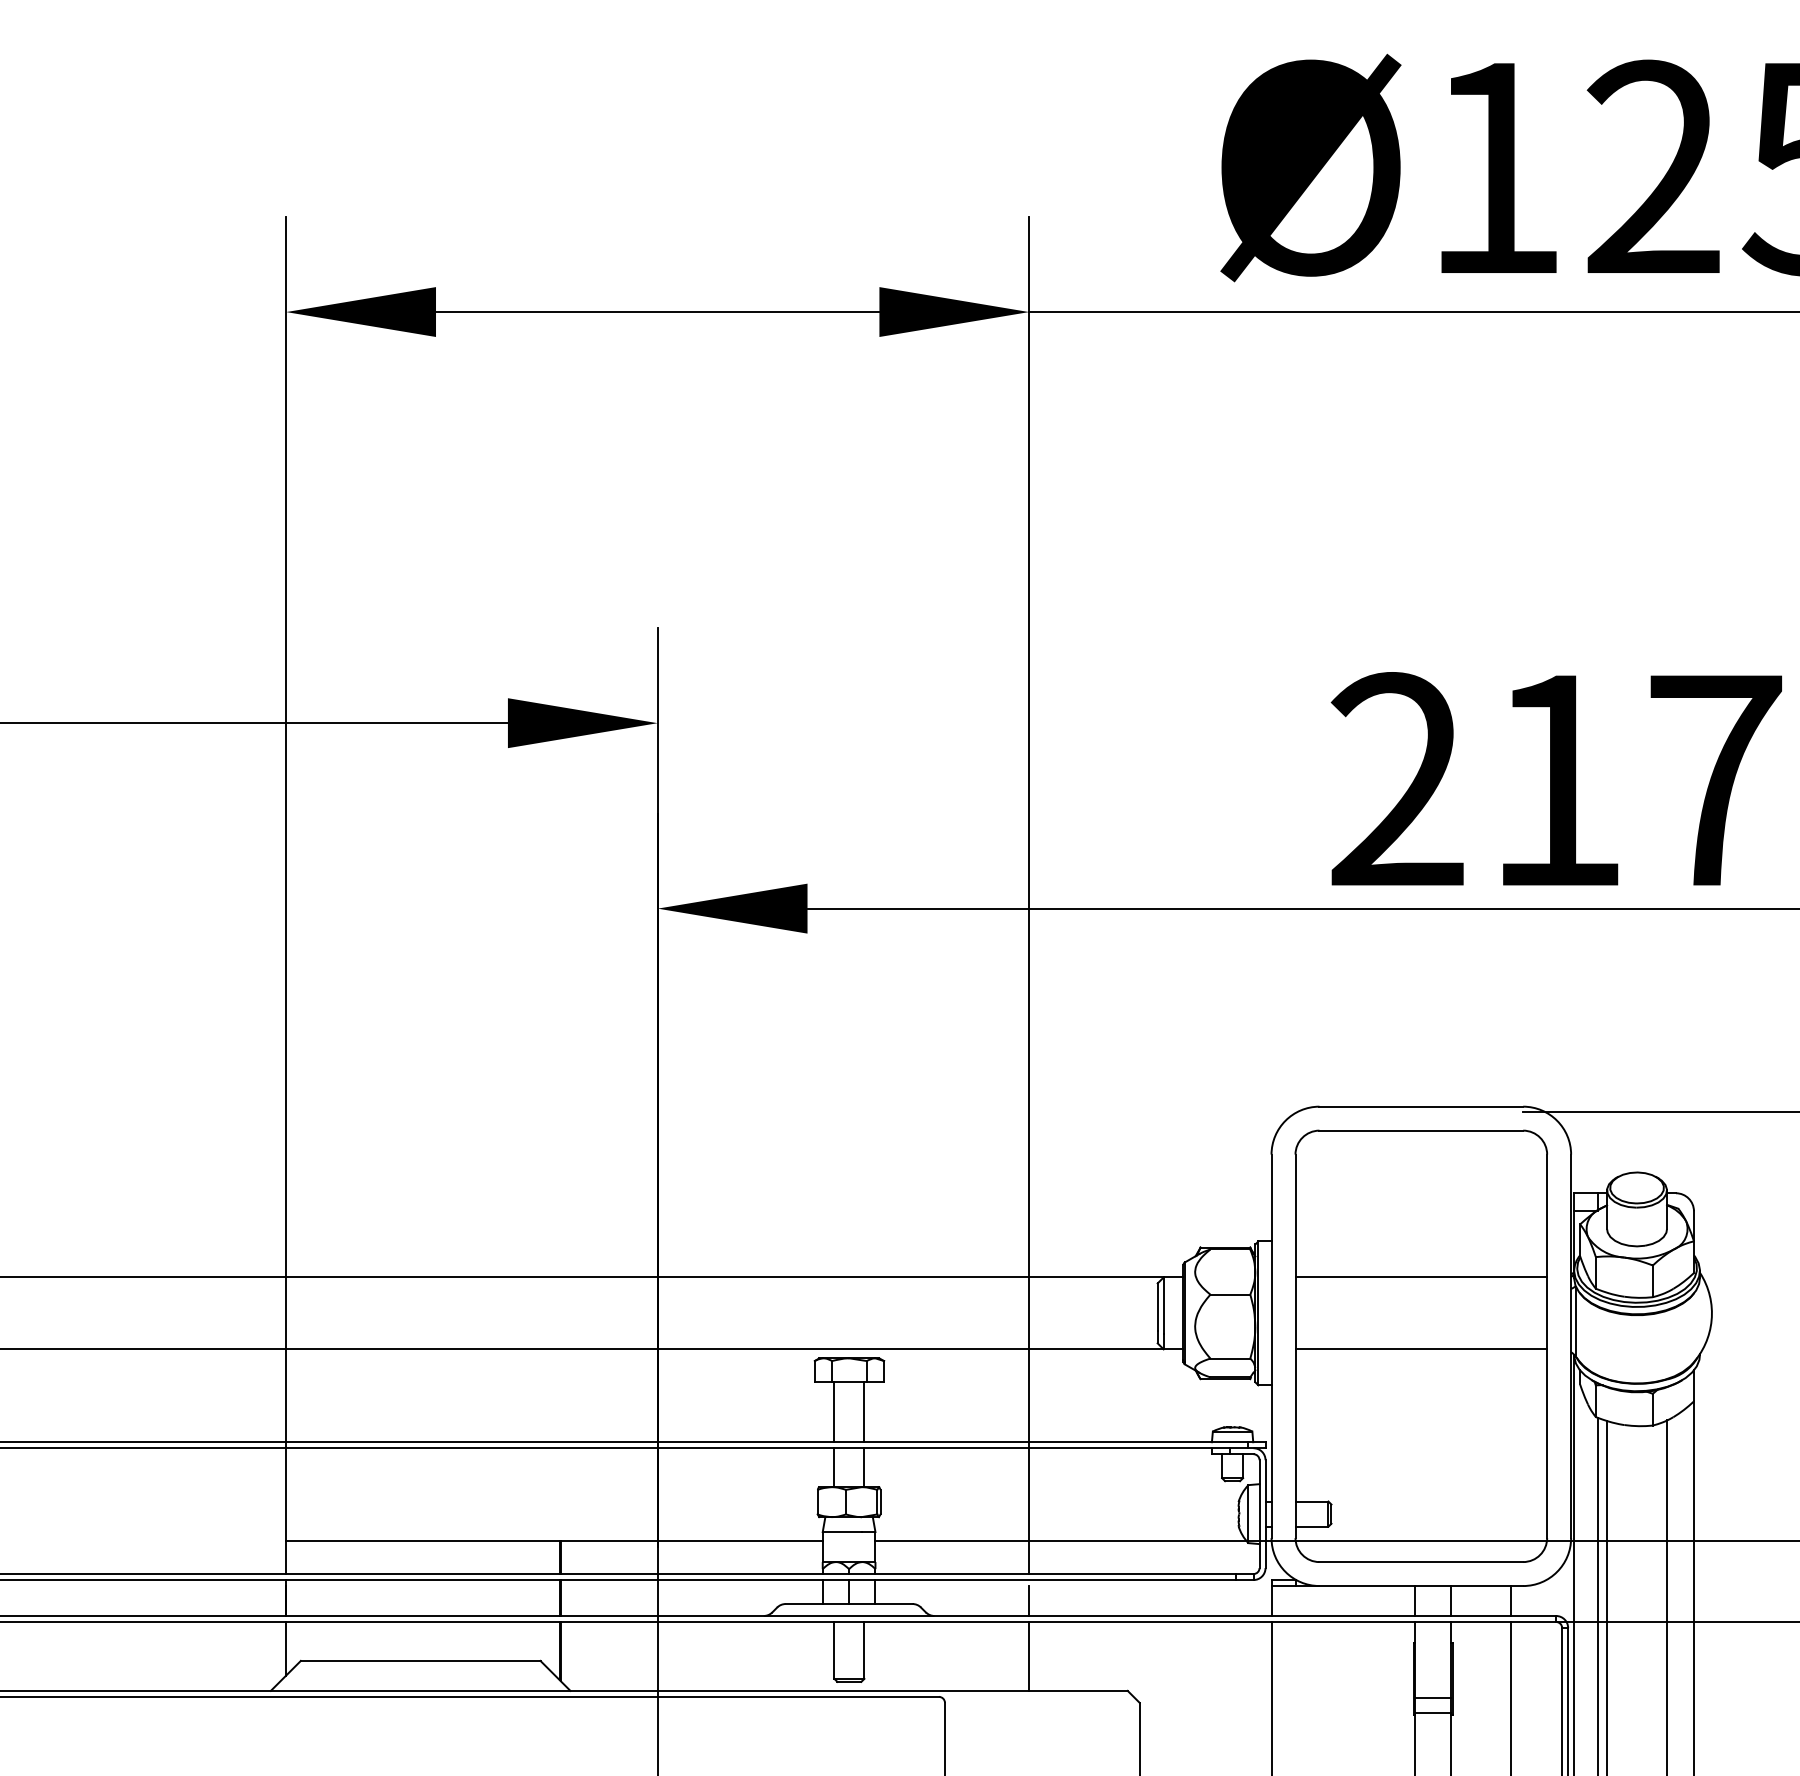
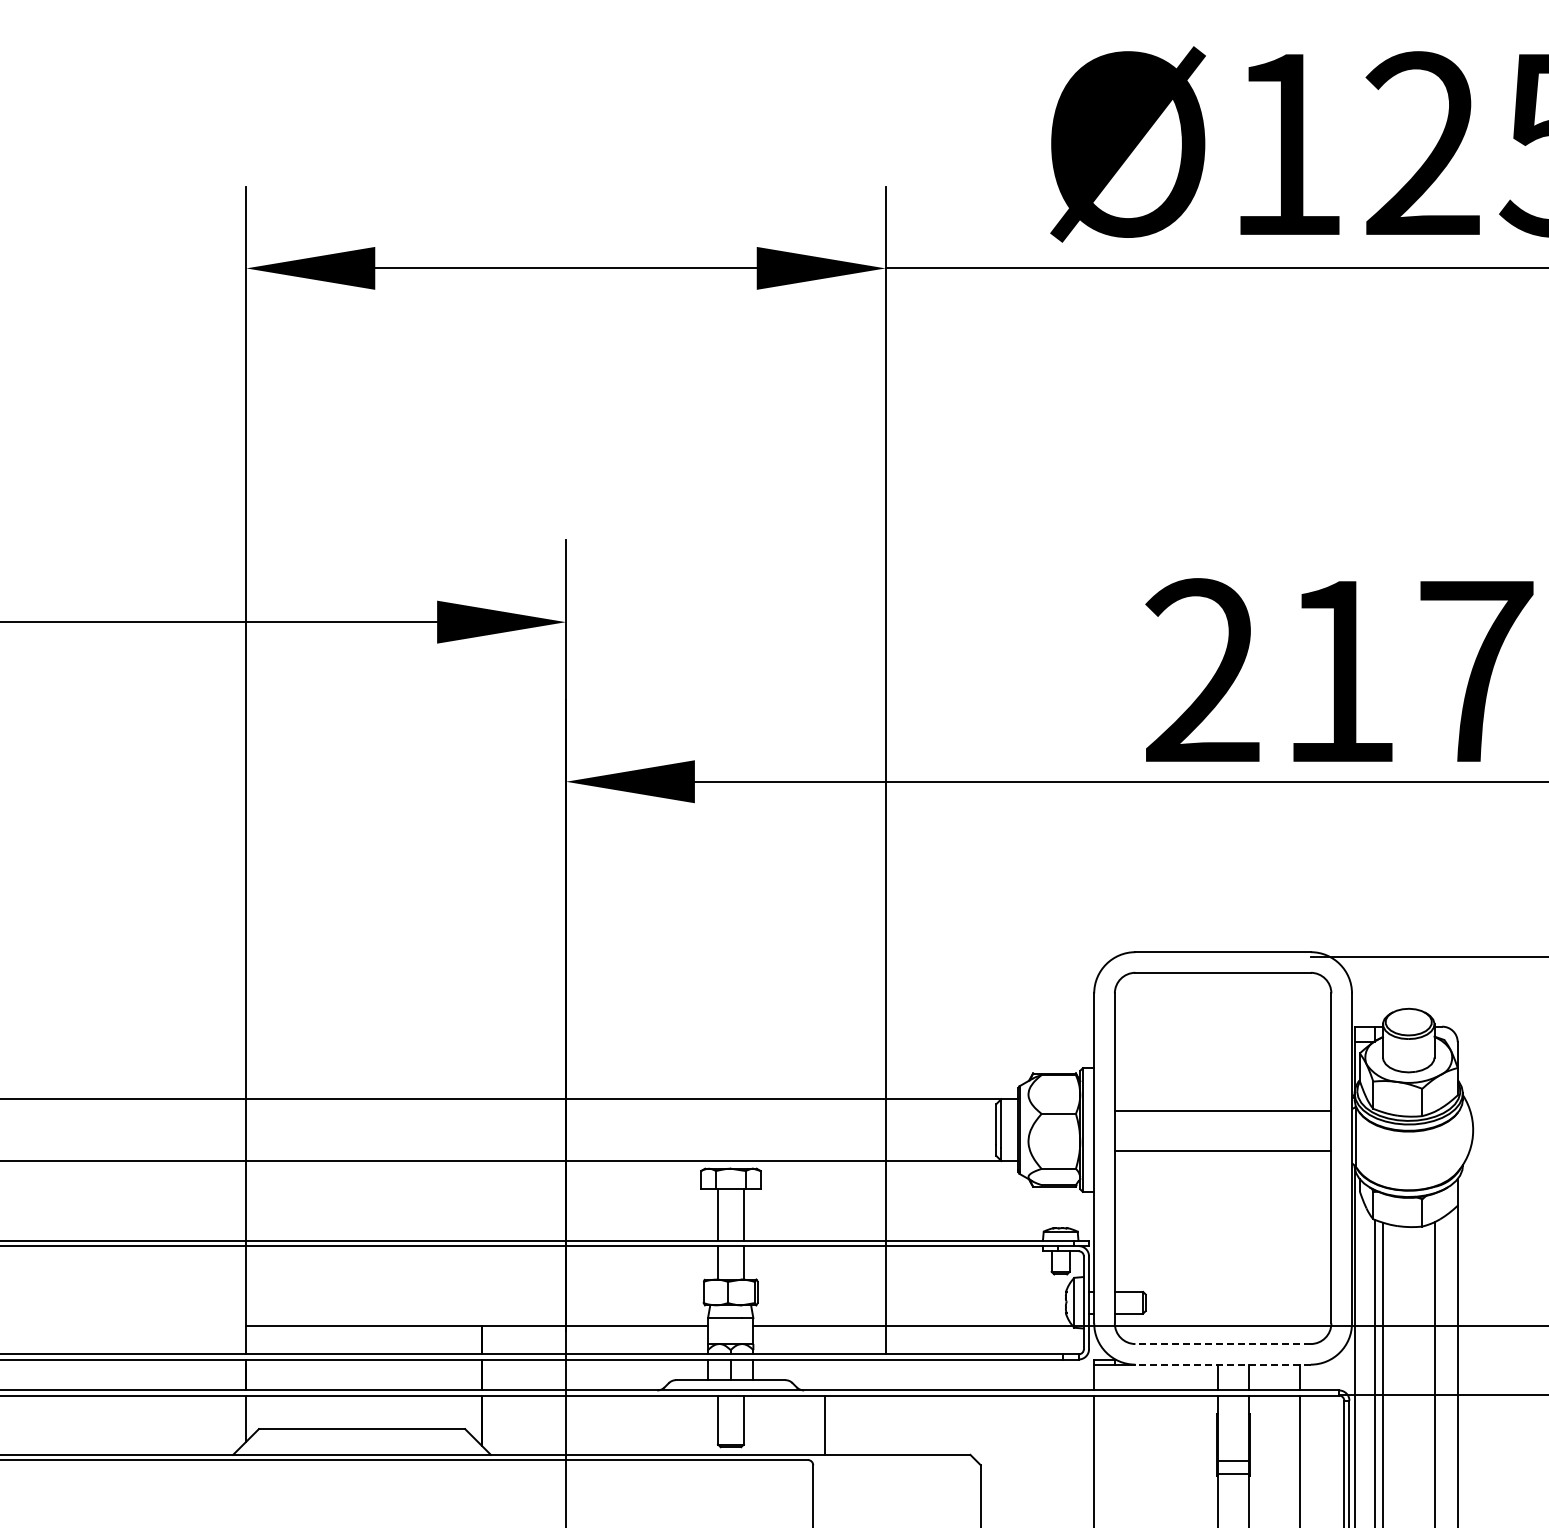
line: (1420, 1277) -> (1222, 1151), moved
line: (1420, 1349) -> (1222, 1111), moved
line: (1421, 1562) -> (1223, 1344), solid -> dashed
line: (1421, 1585) -> (1223, 1364), solid -> dashed
line: (1028, 1600) -> (885, 1377), removed
line: (1028, 1655) -> (824, 1424), moved

